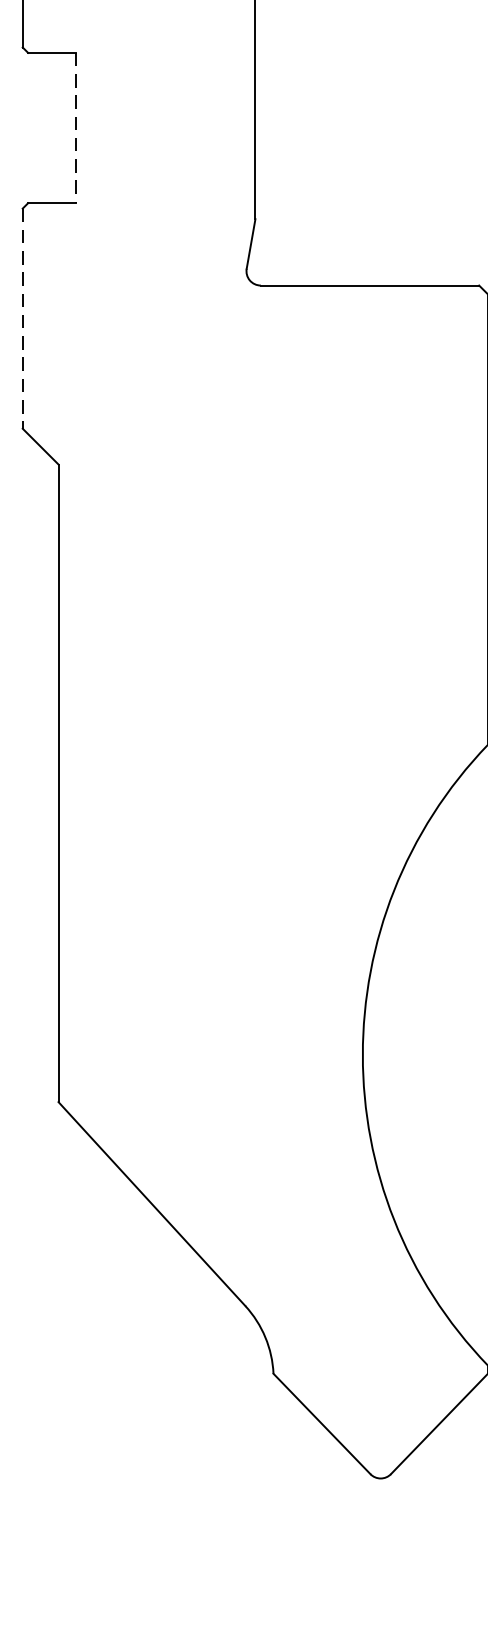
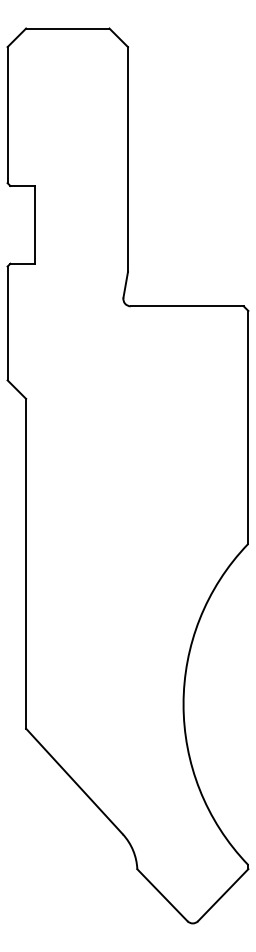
line: (76, 127) -> (35, 224), dashed -> solid
line: (22, 318) -> (7, 323), dashed -> solid

